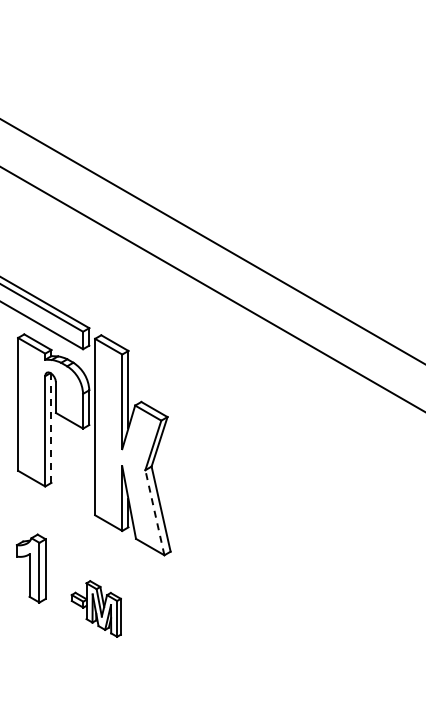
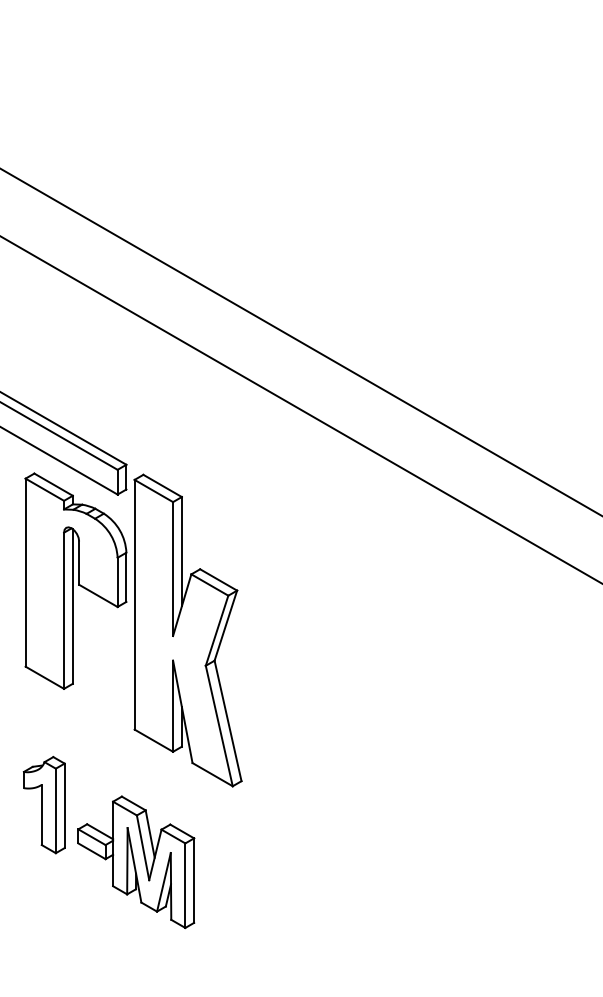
line: (51, 428) -> (72, 606), dashed -> solid
line: (154, 512) -> (218, 725), dashed -> solid
part: (96, 608) -> (136, 861), size x1.67

